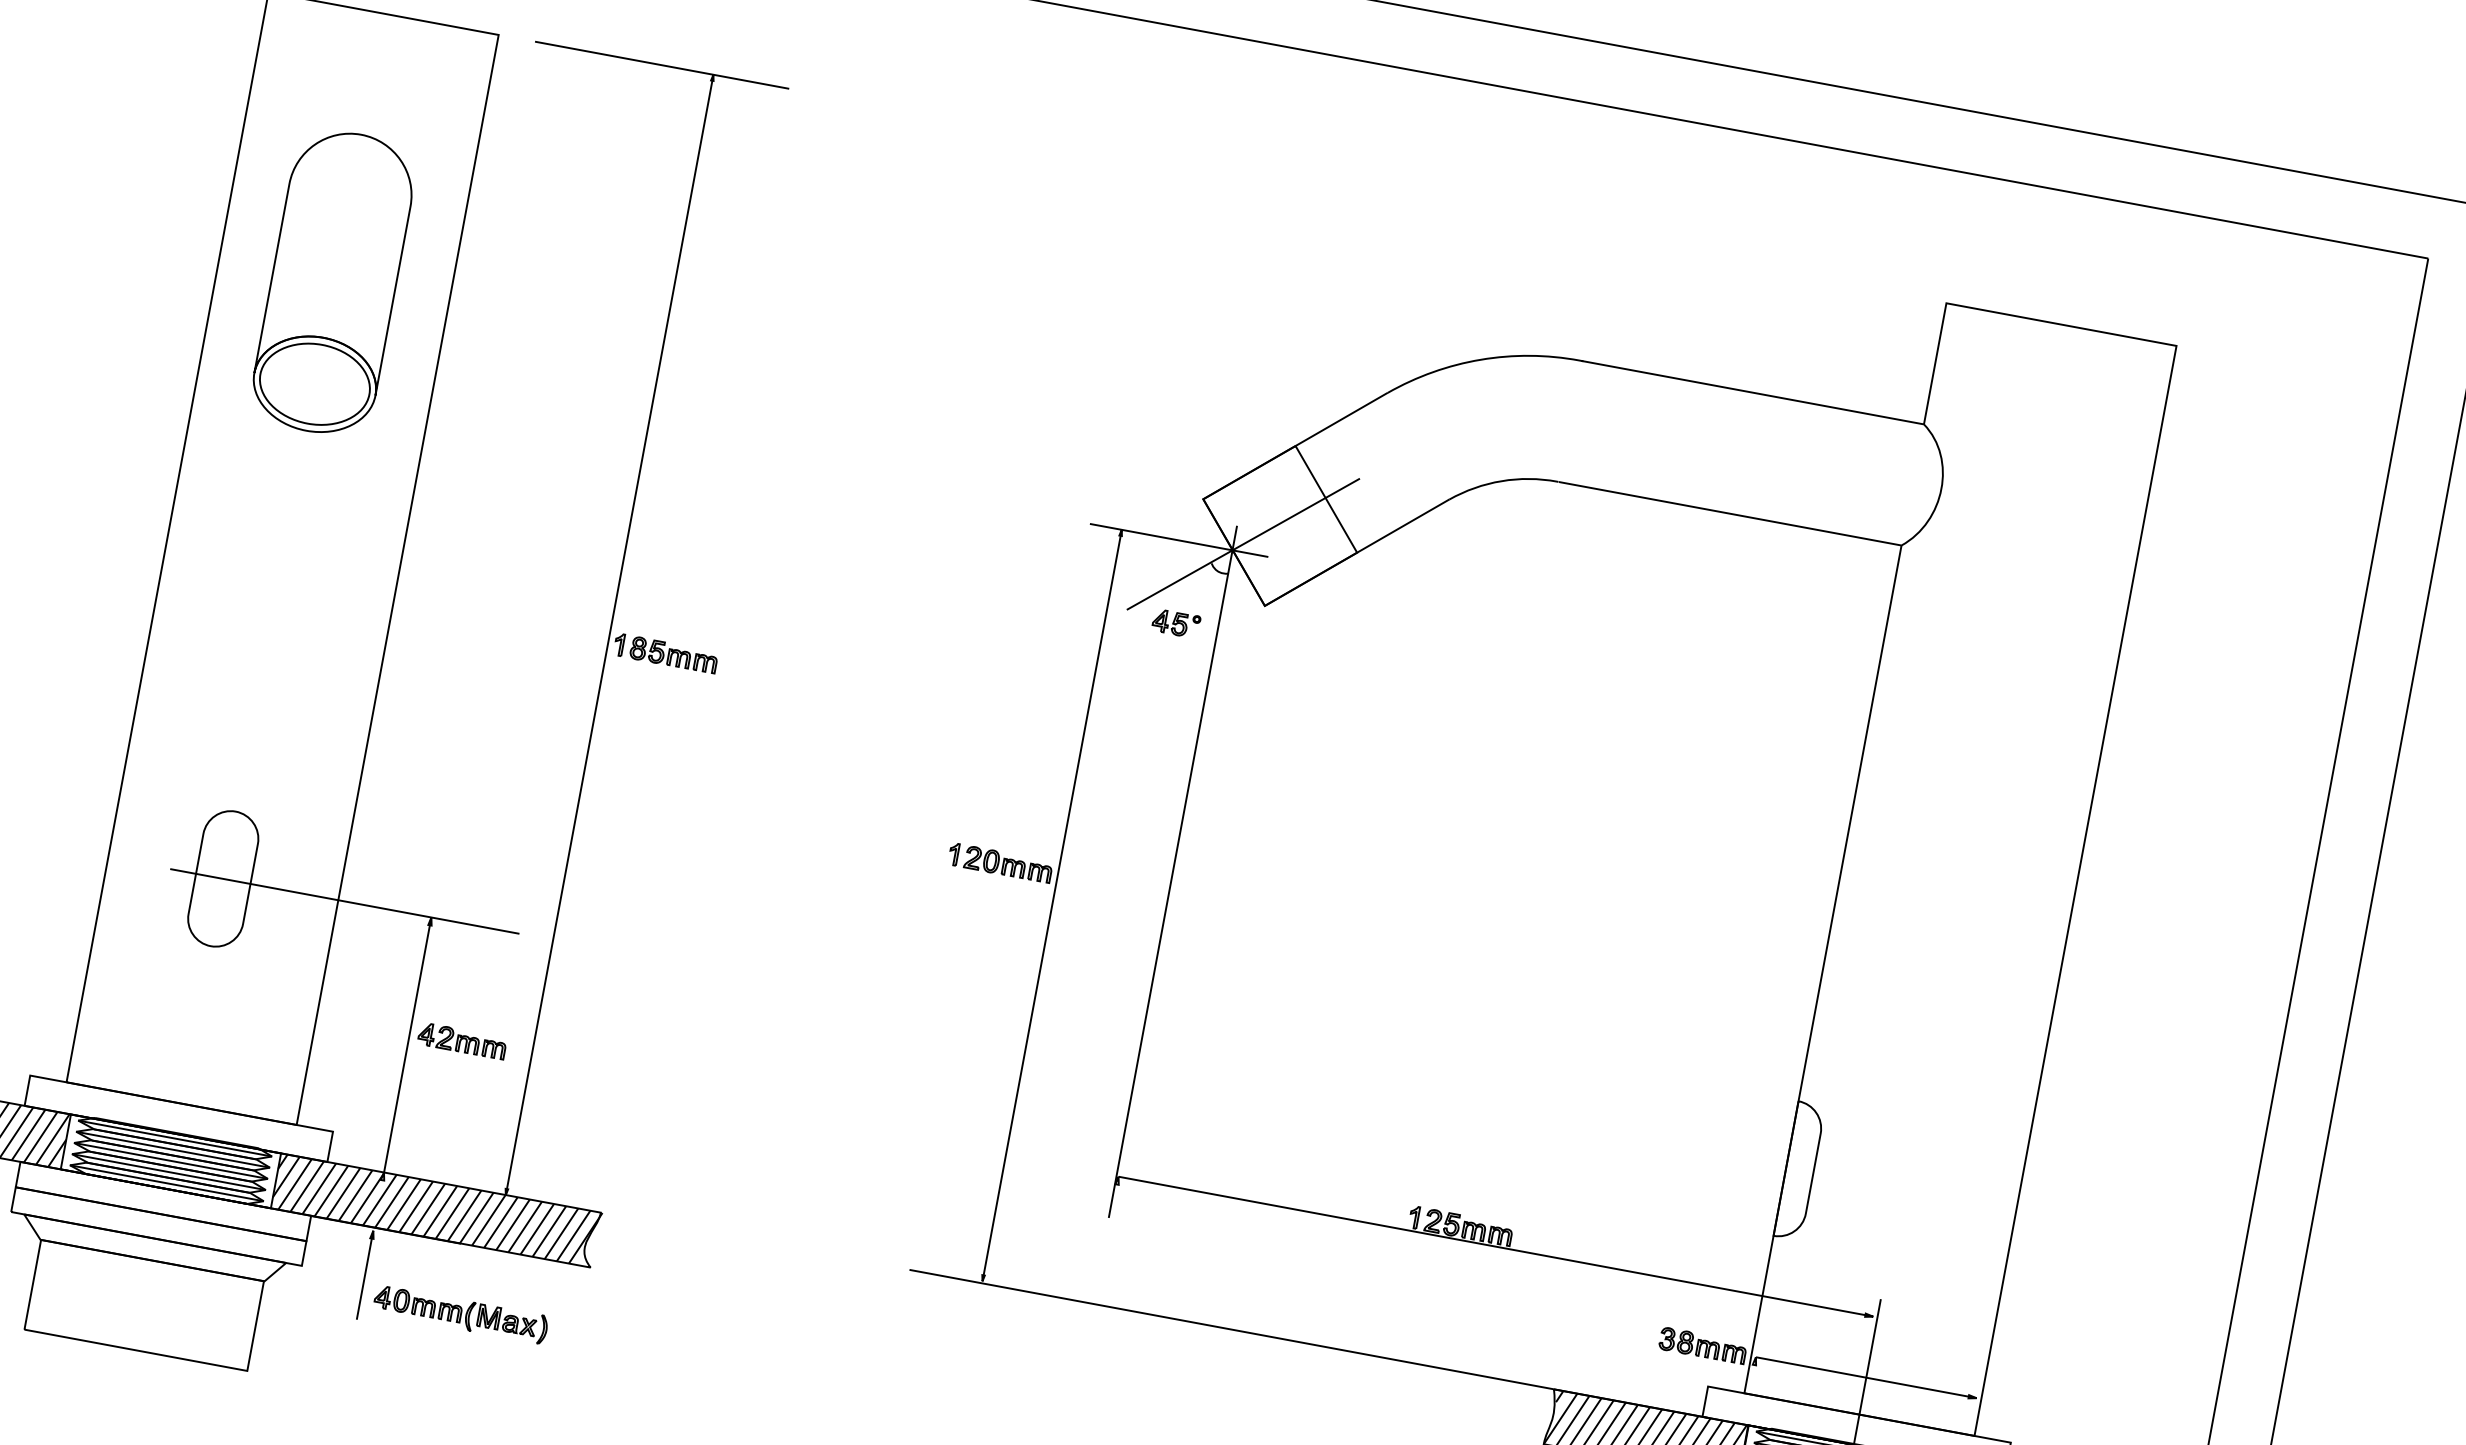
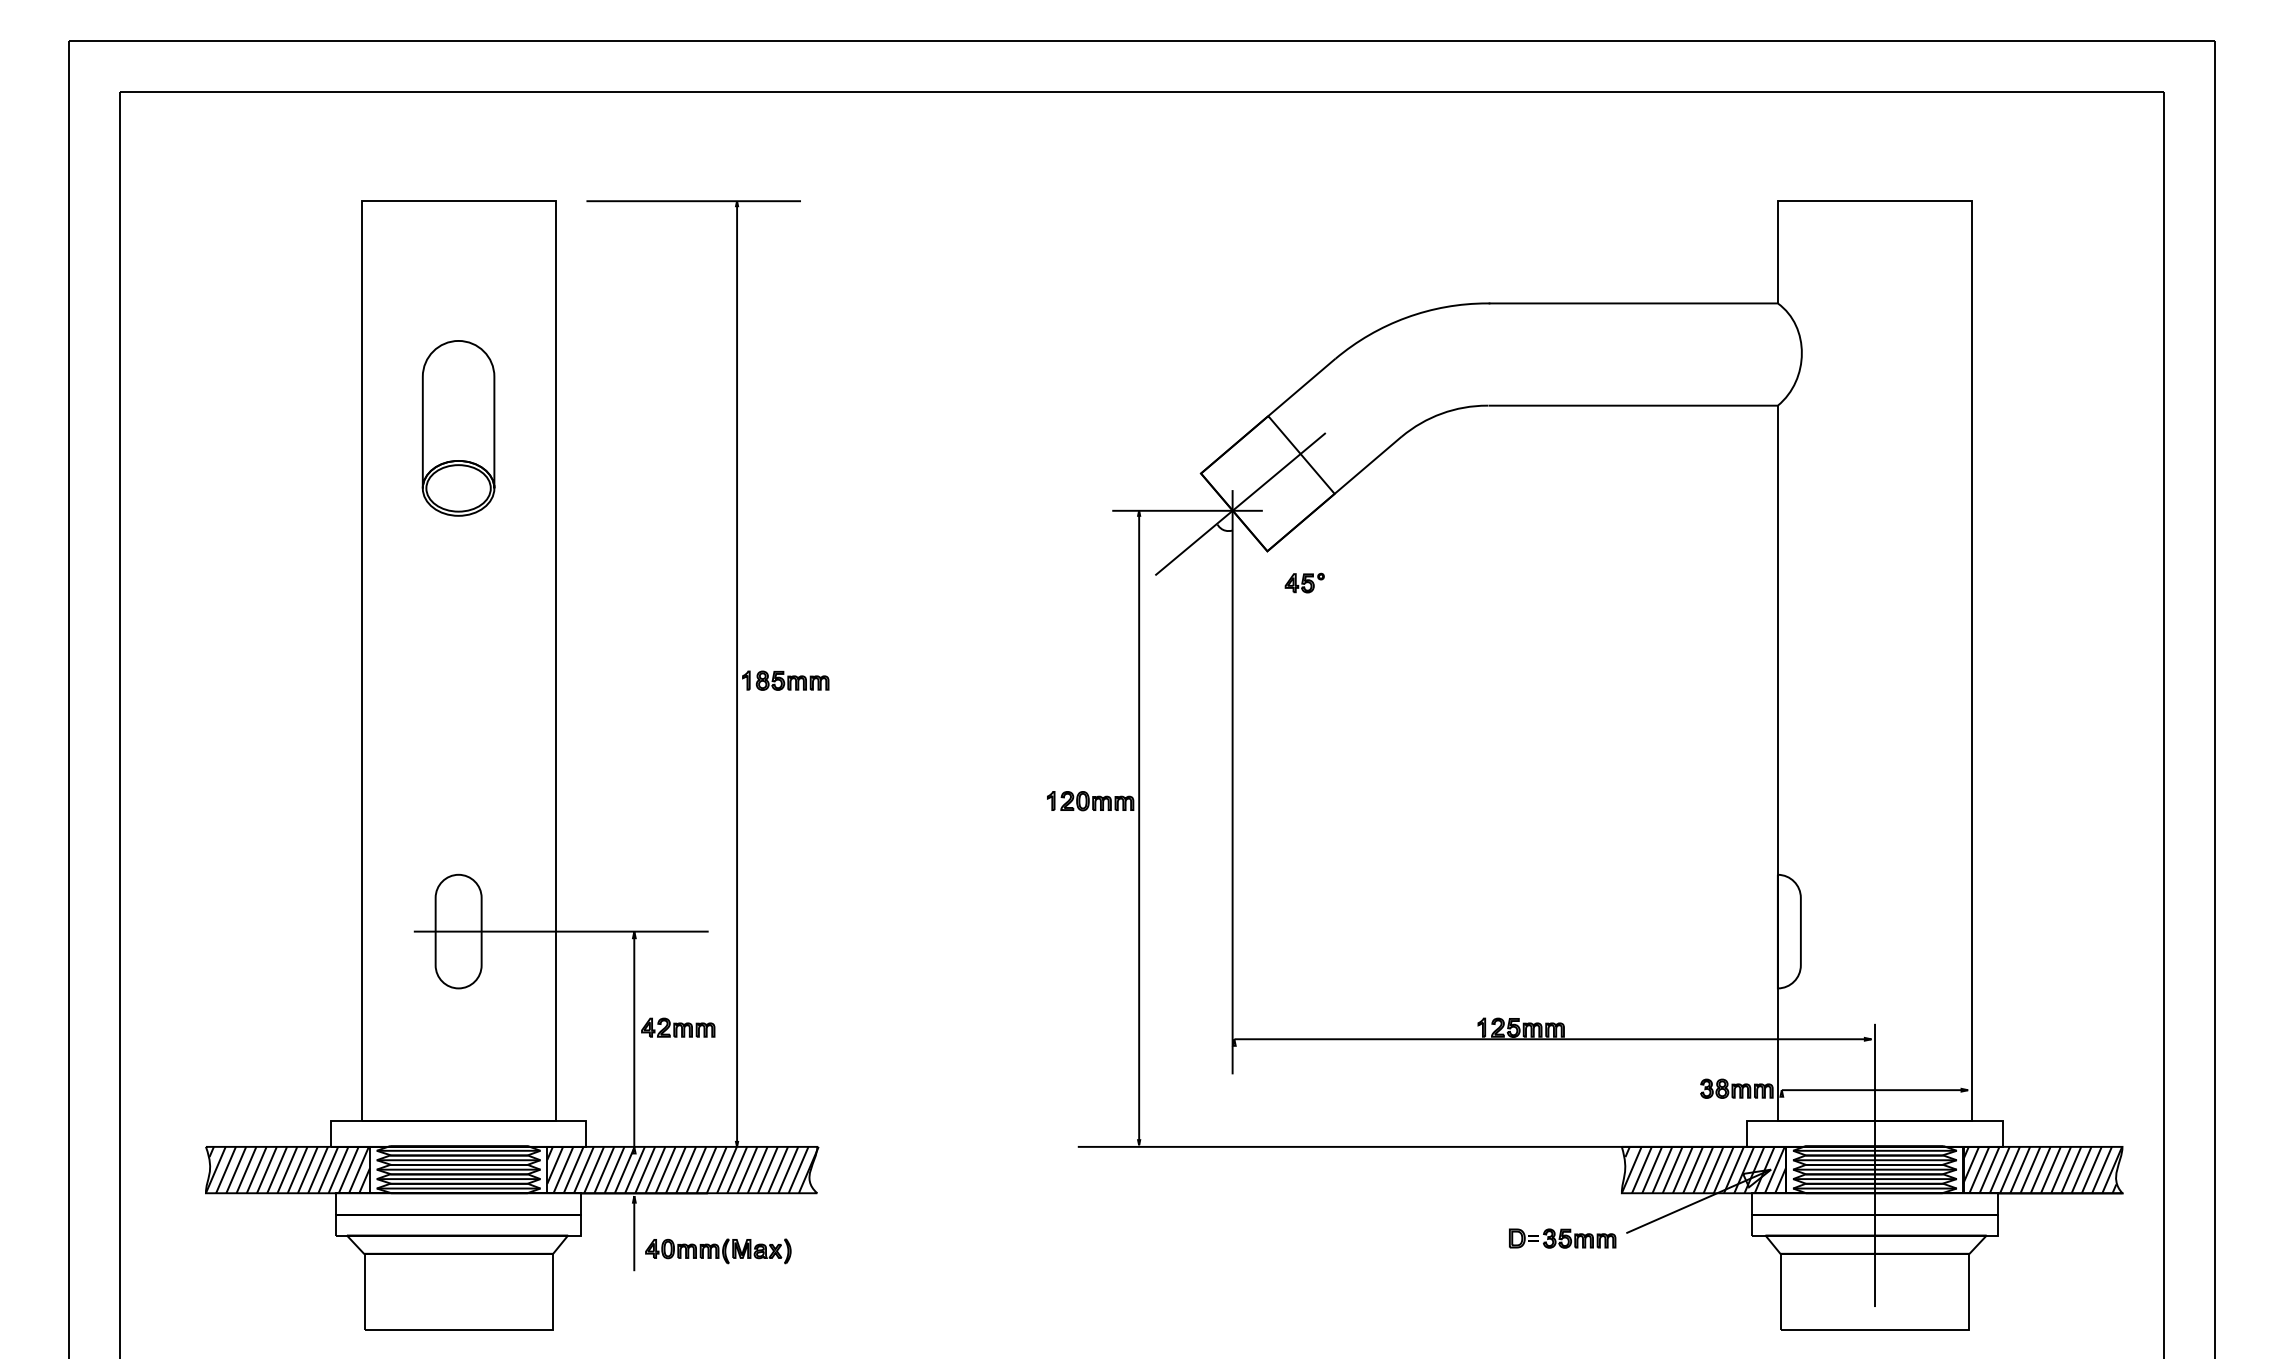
part: (333, 282) -> (458, 428), size x0.7
part: (1176, 622) -> (1304, 582), moved

